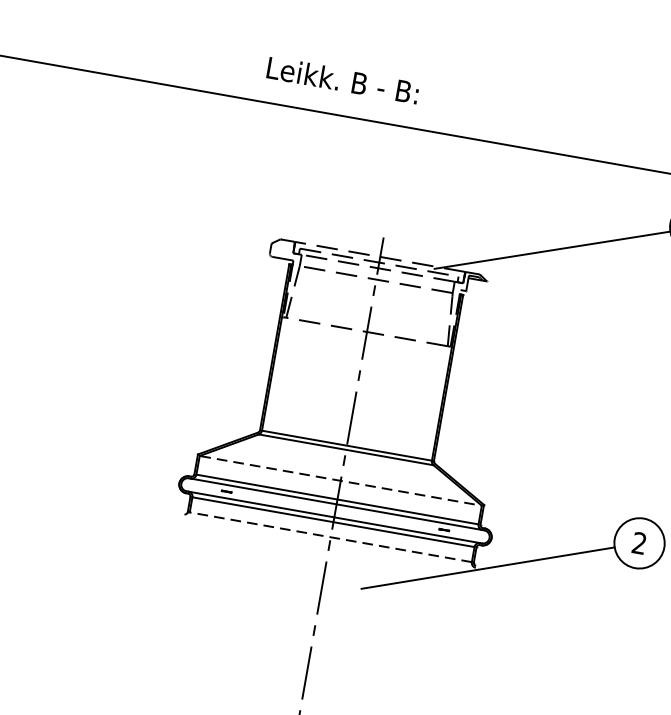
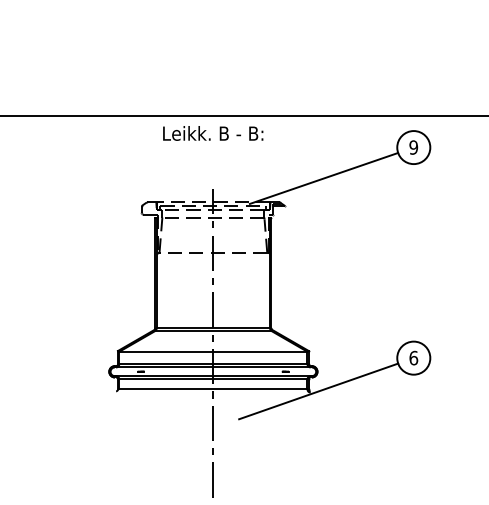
text: (343, 80) -> (213, 133), moved
line: (341, 480) -> (213, 351), dashed -> solid
line: (329, 537) -> (212, 389), dashed -> solid
text: (639, 542) -> (413, 357), 2 -> 6

